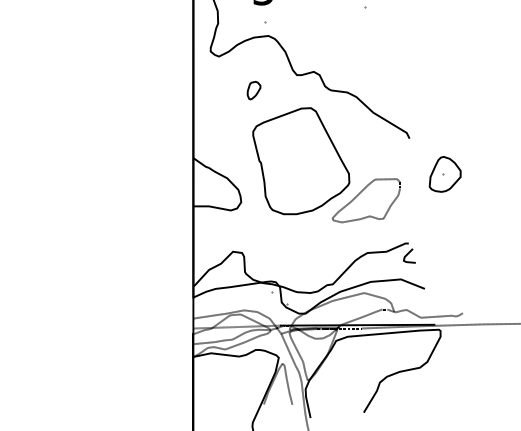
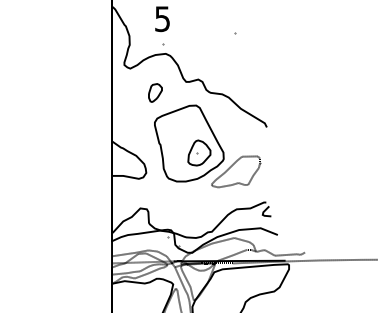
part: (254, 89) -> (155, 92), size x1.43
part: (445, 173) -> (199, 152), moved

